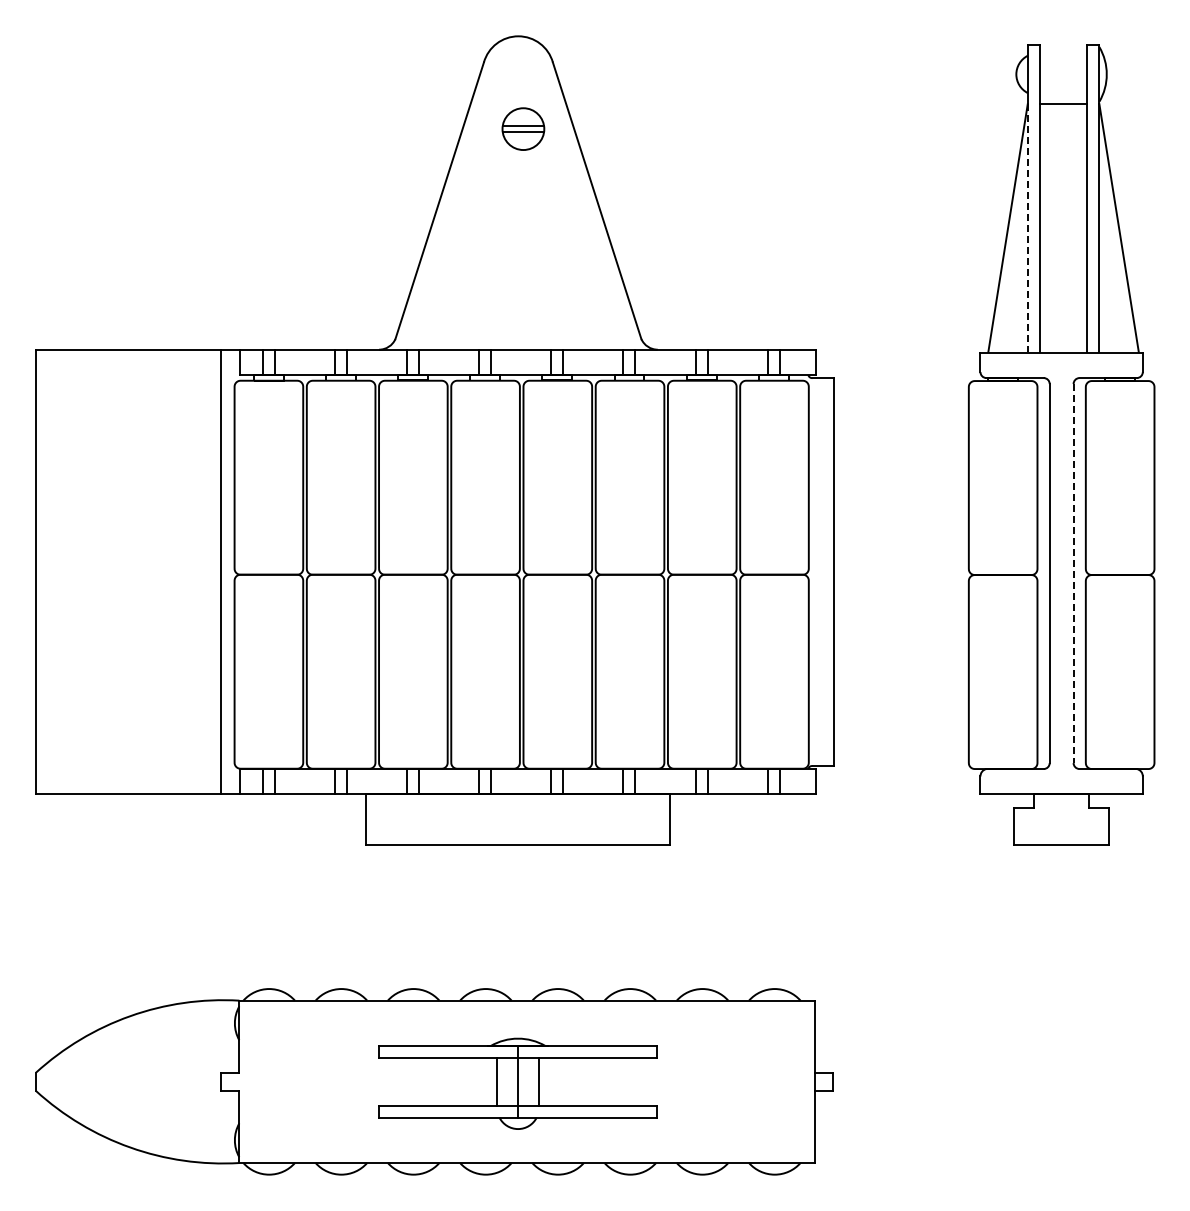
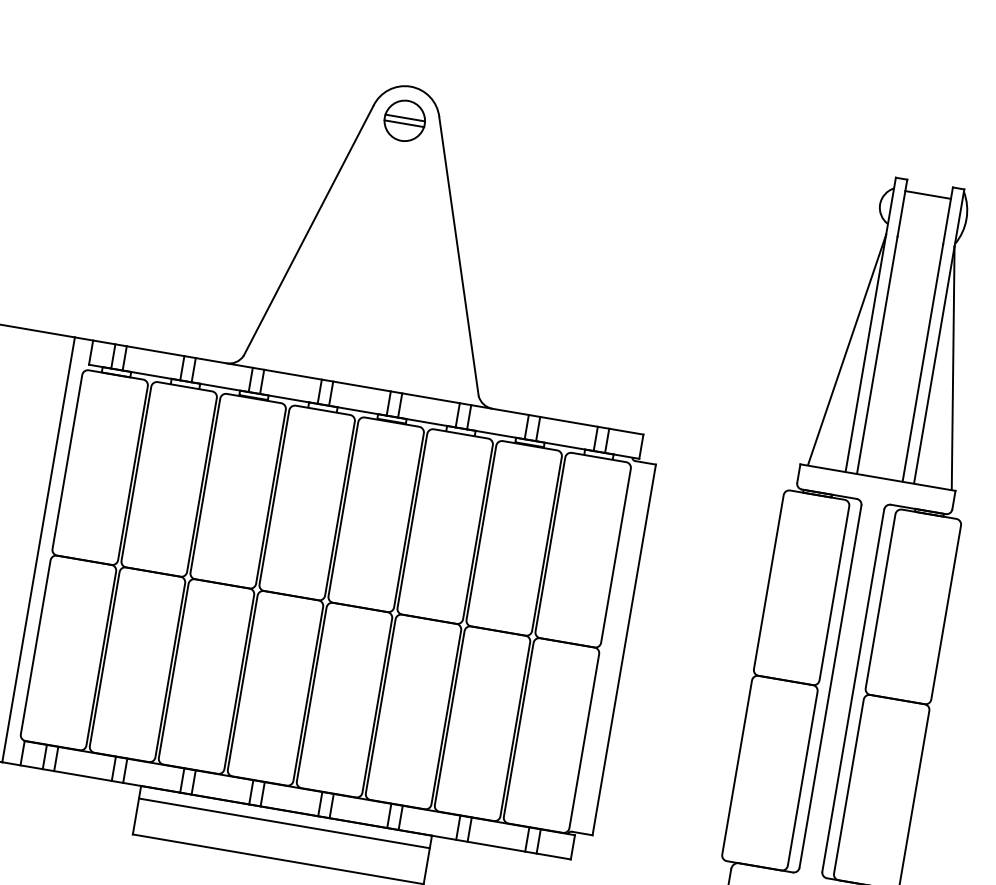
line: (1063, 103) -> (928, 194), moved
part: (523, 128) -> (404, 120), moved
line: (1027, 228) -> (865, 353), dashed -> solid
line: (1073, 573) -> (853, 690), dashed -> solid
line: (517, 807) -> (283, 823), added

